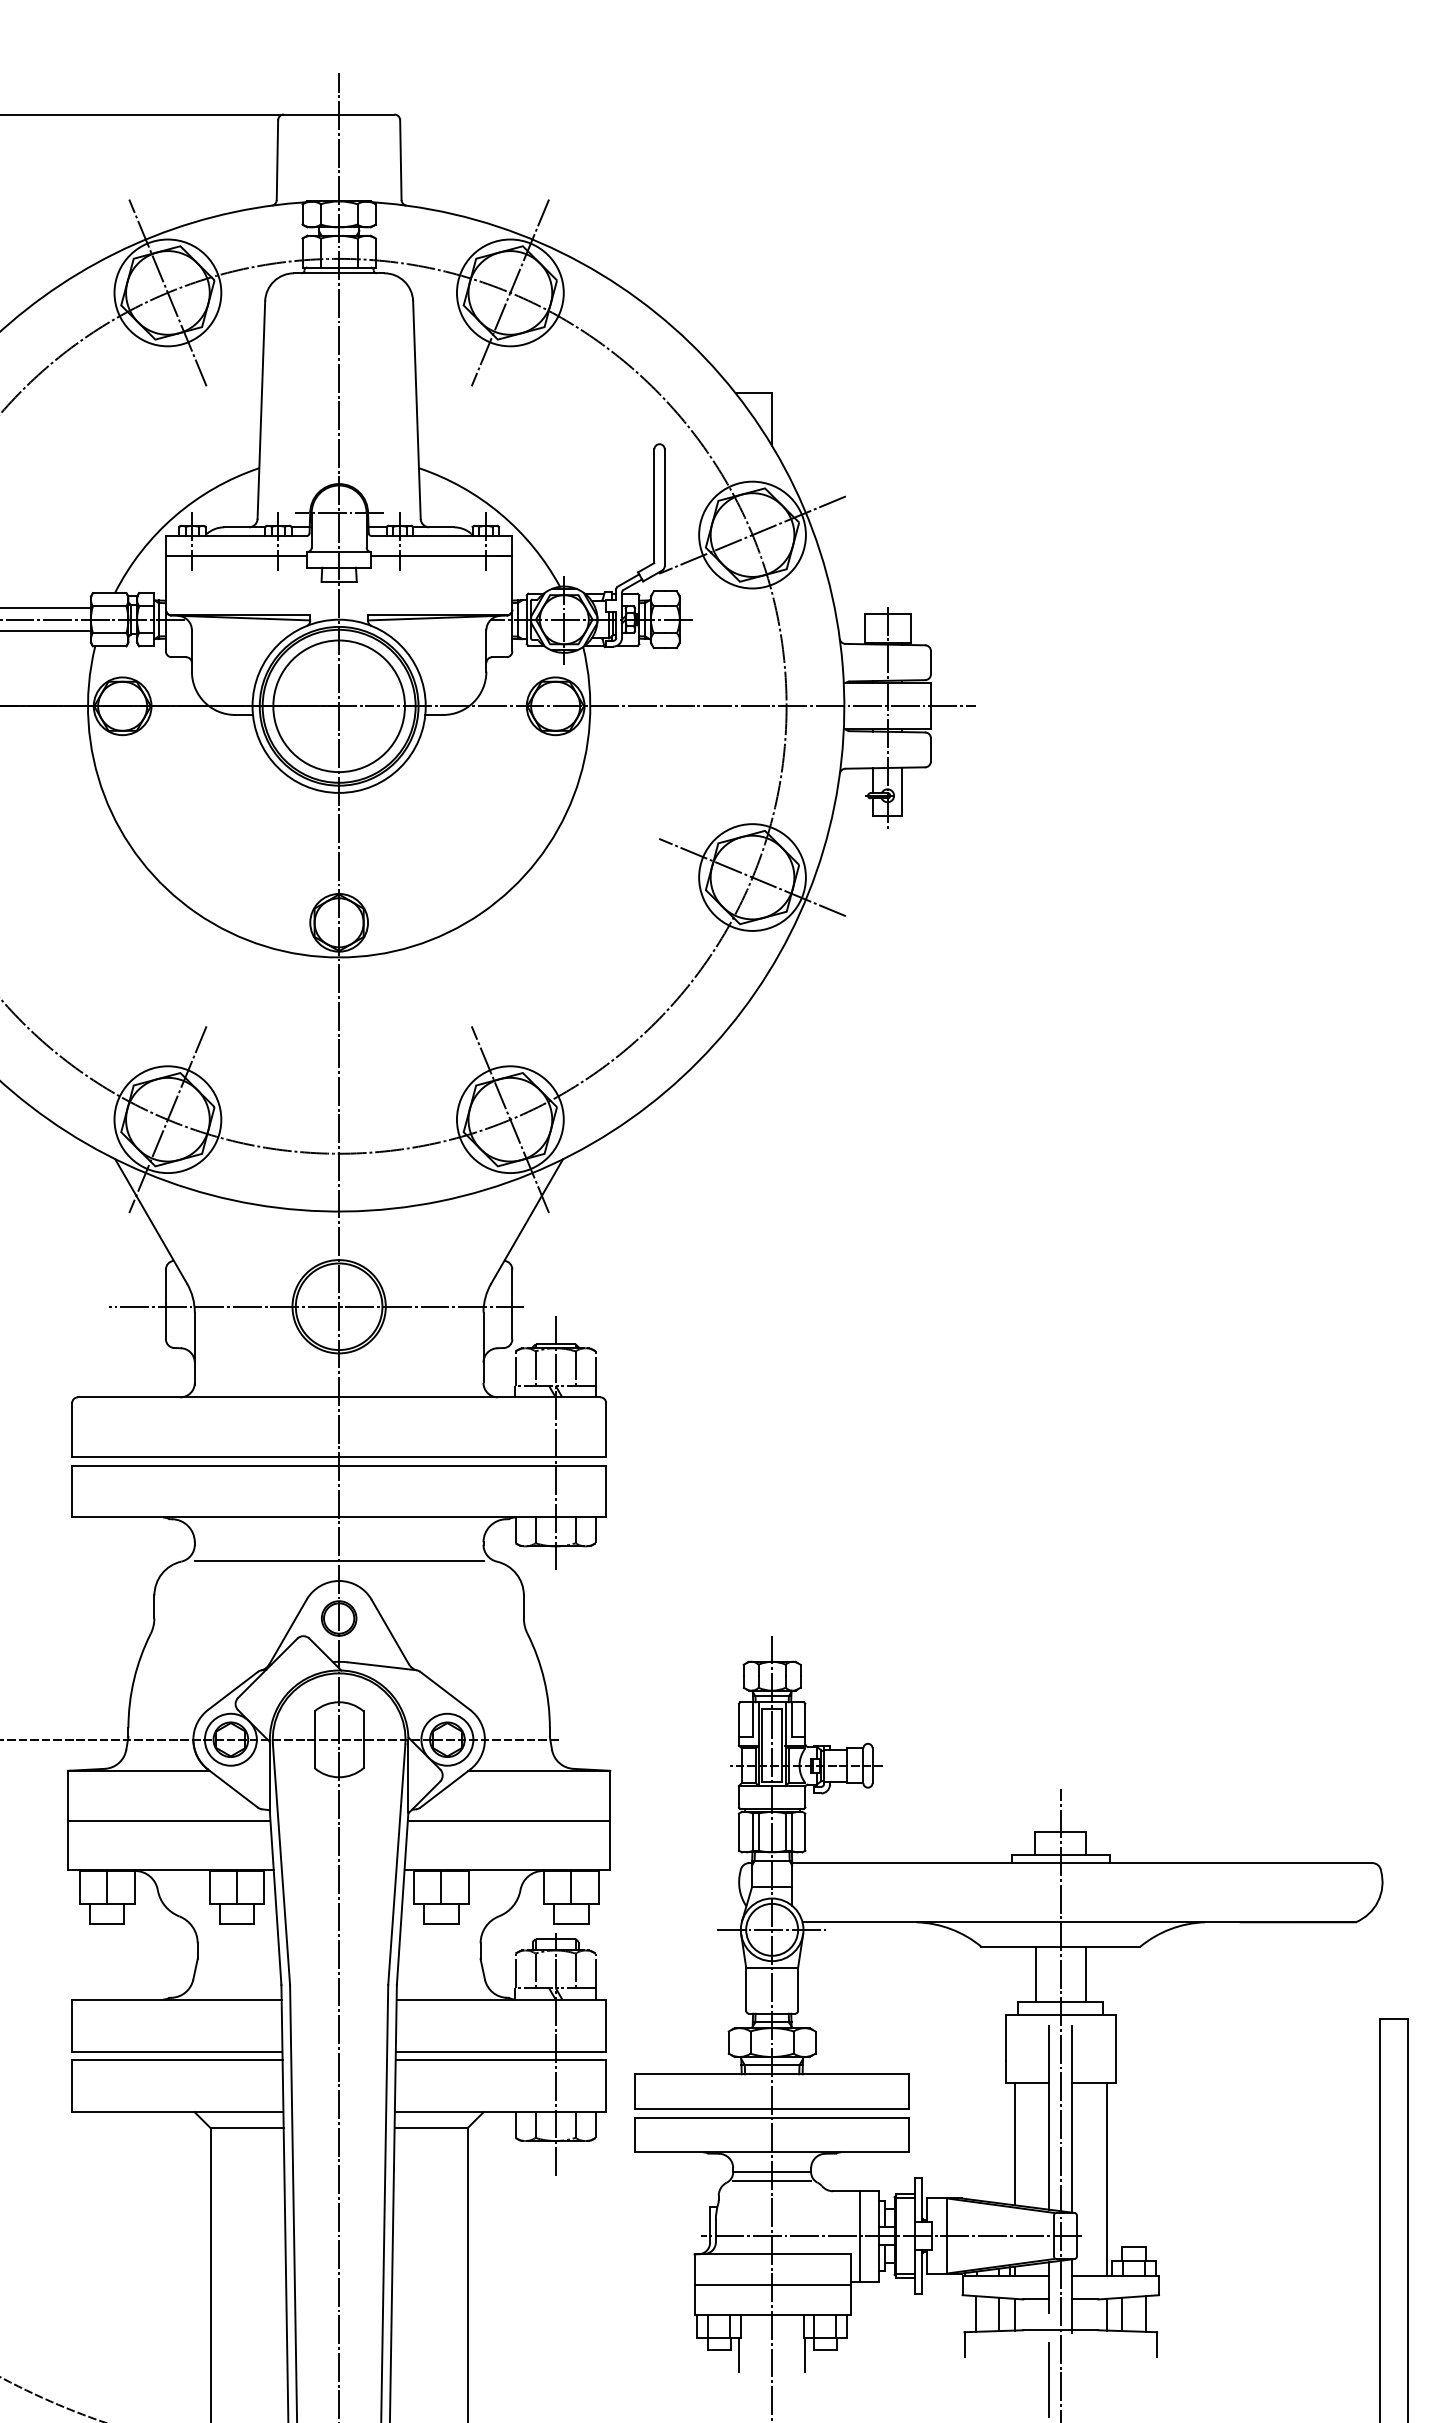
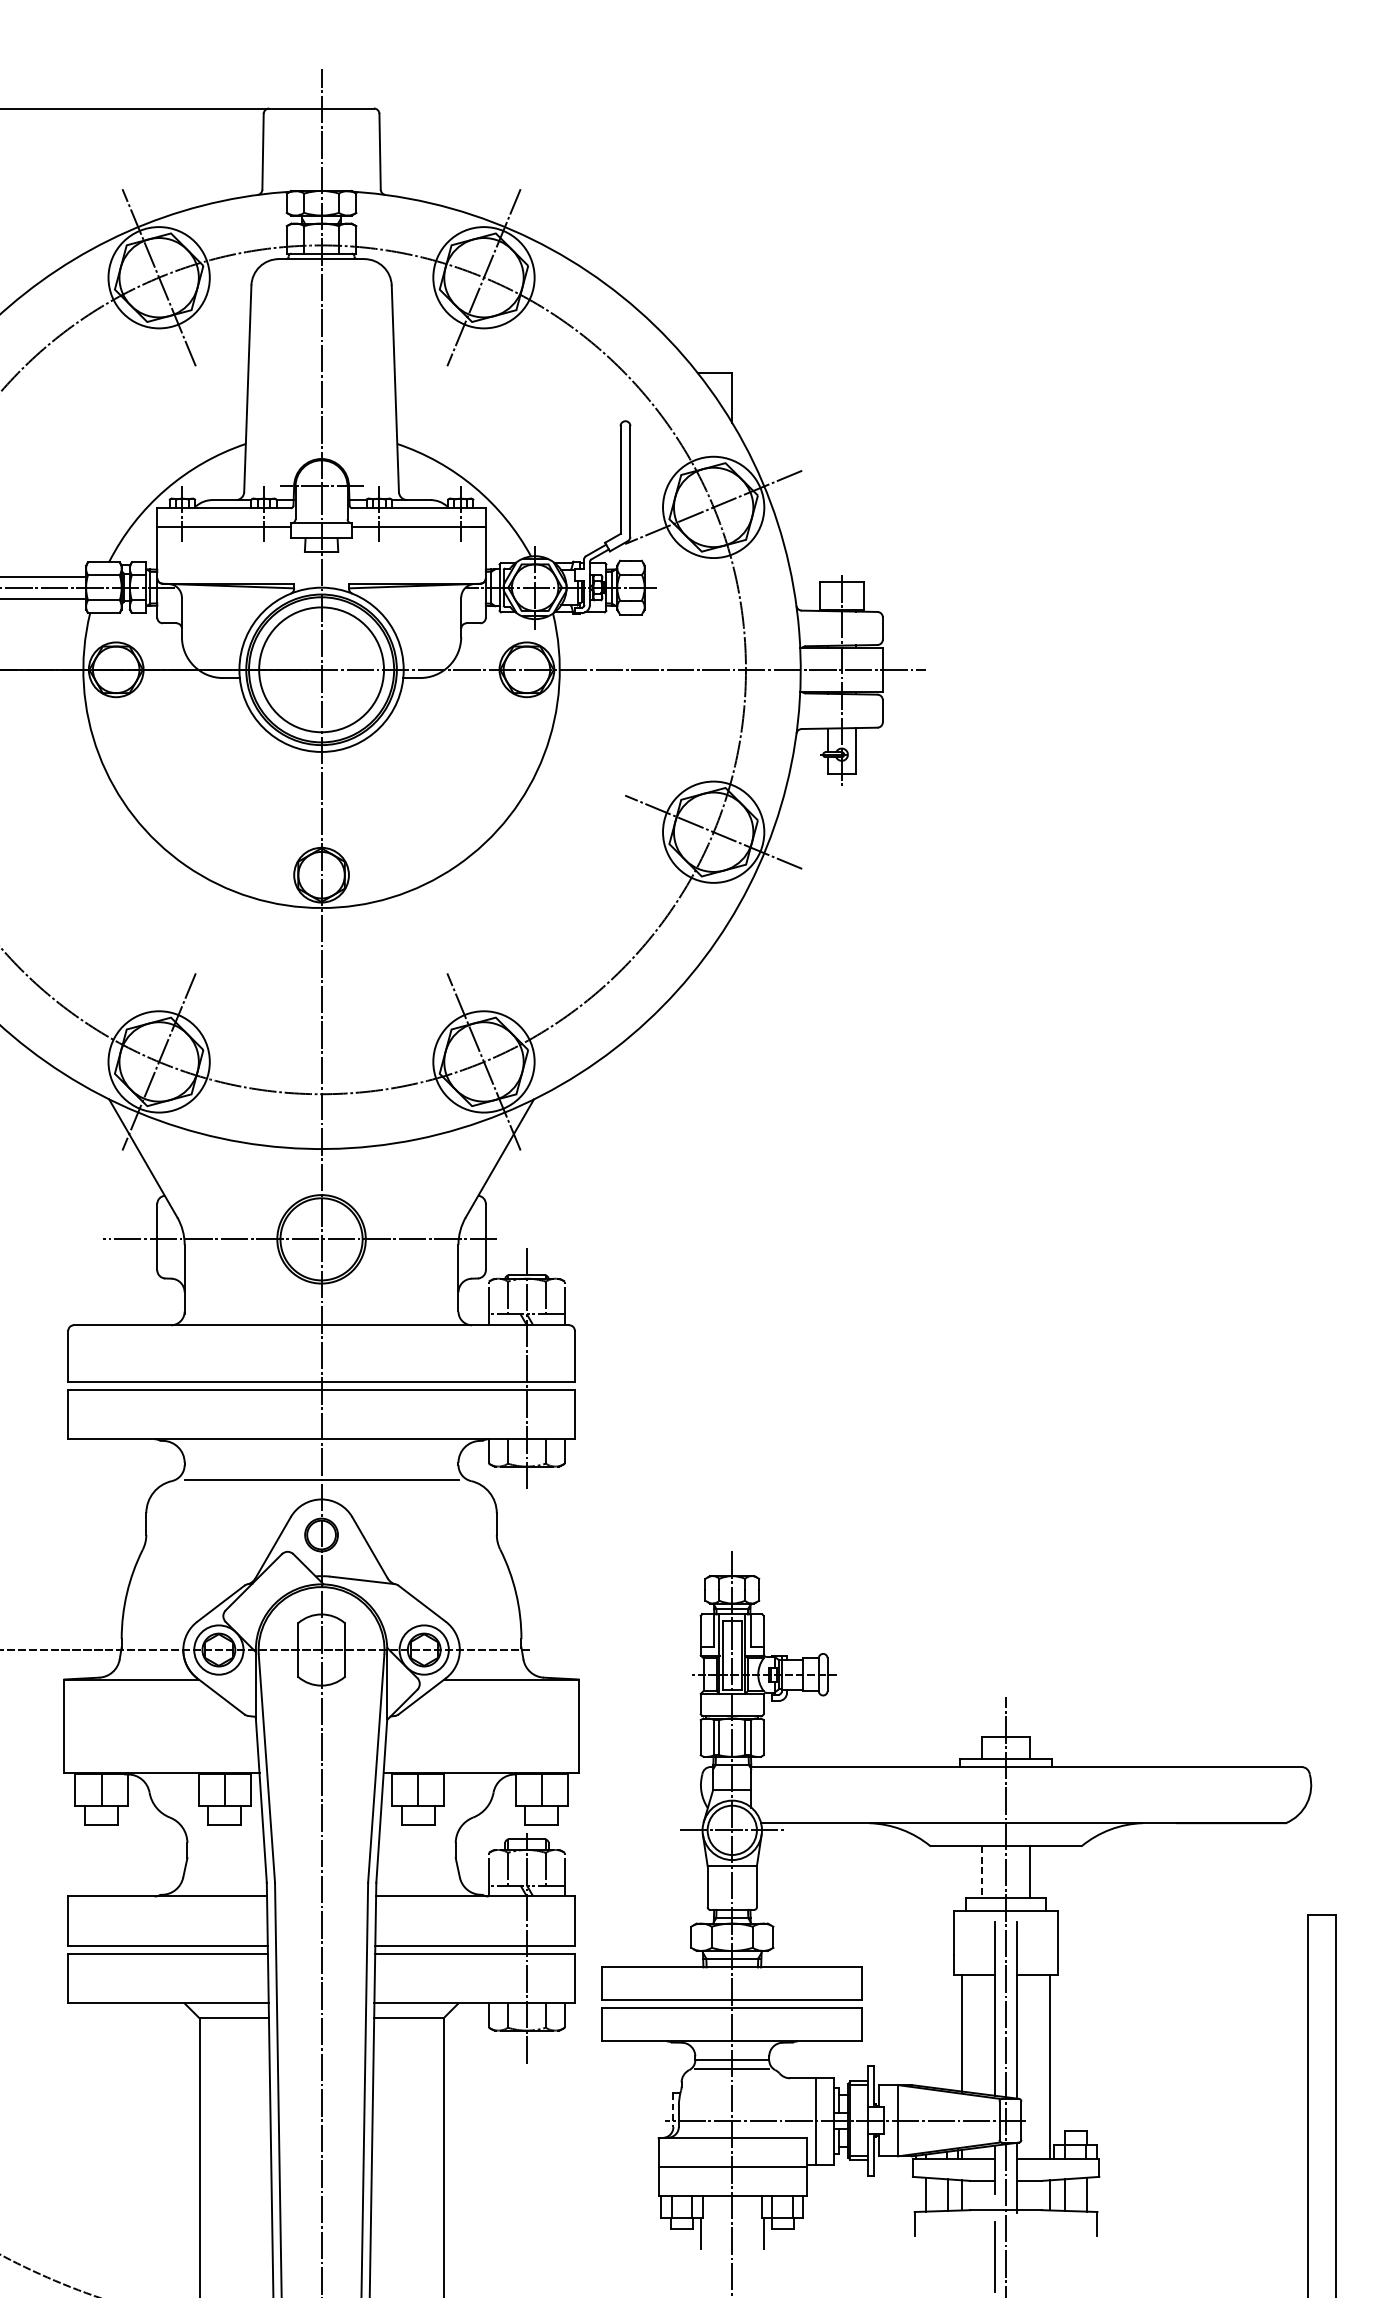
line: (169, 1820) -> (160, 1726), removed
line: (508, 1820) -> (482, 1726), removed
line: (1035, 1974) -> (982, 1872), solid -> dashed
line: (710, 2224) -> (673, 2109), solid -> dashed

